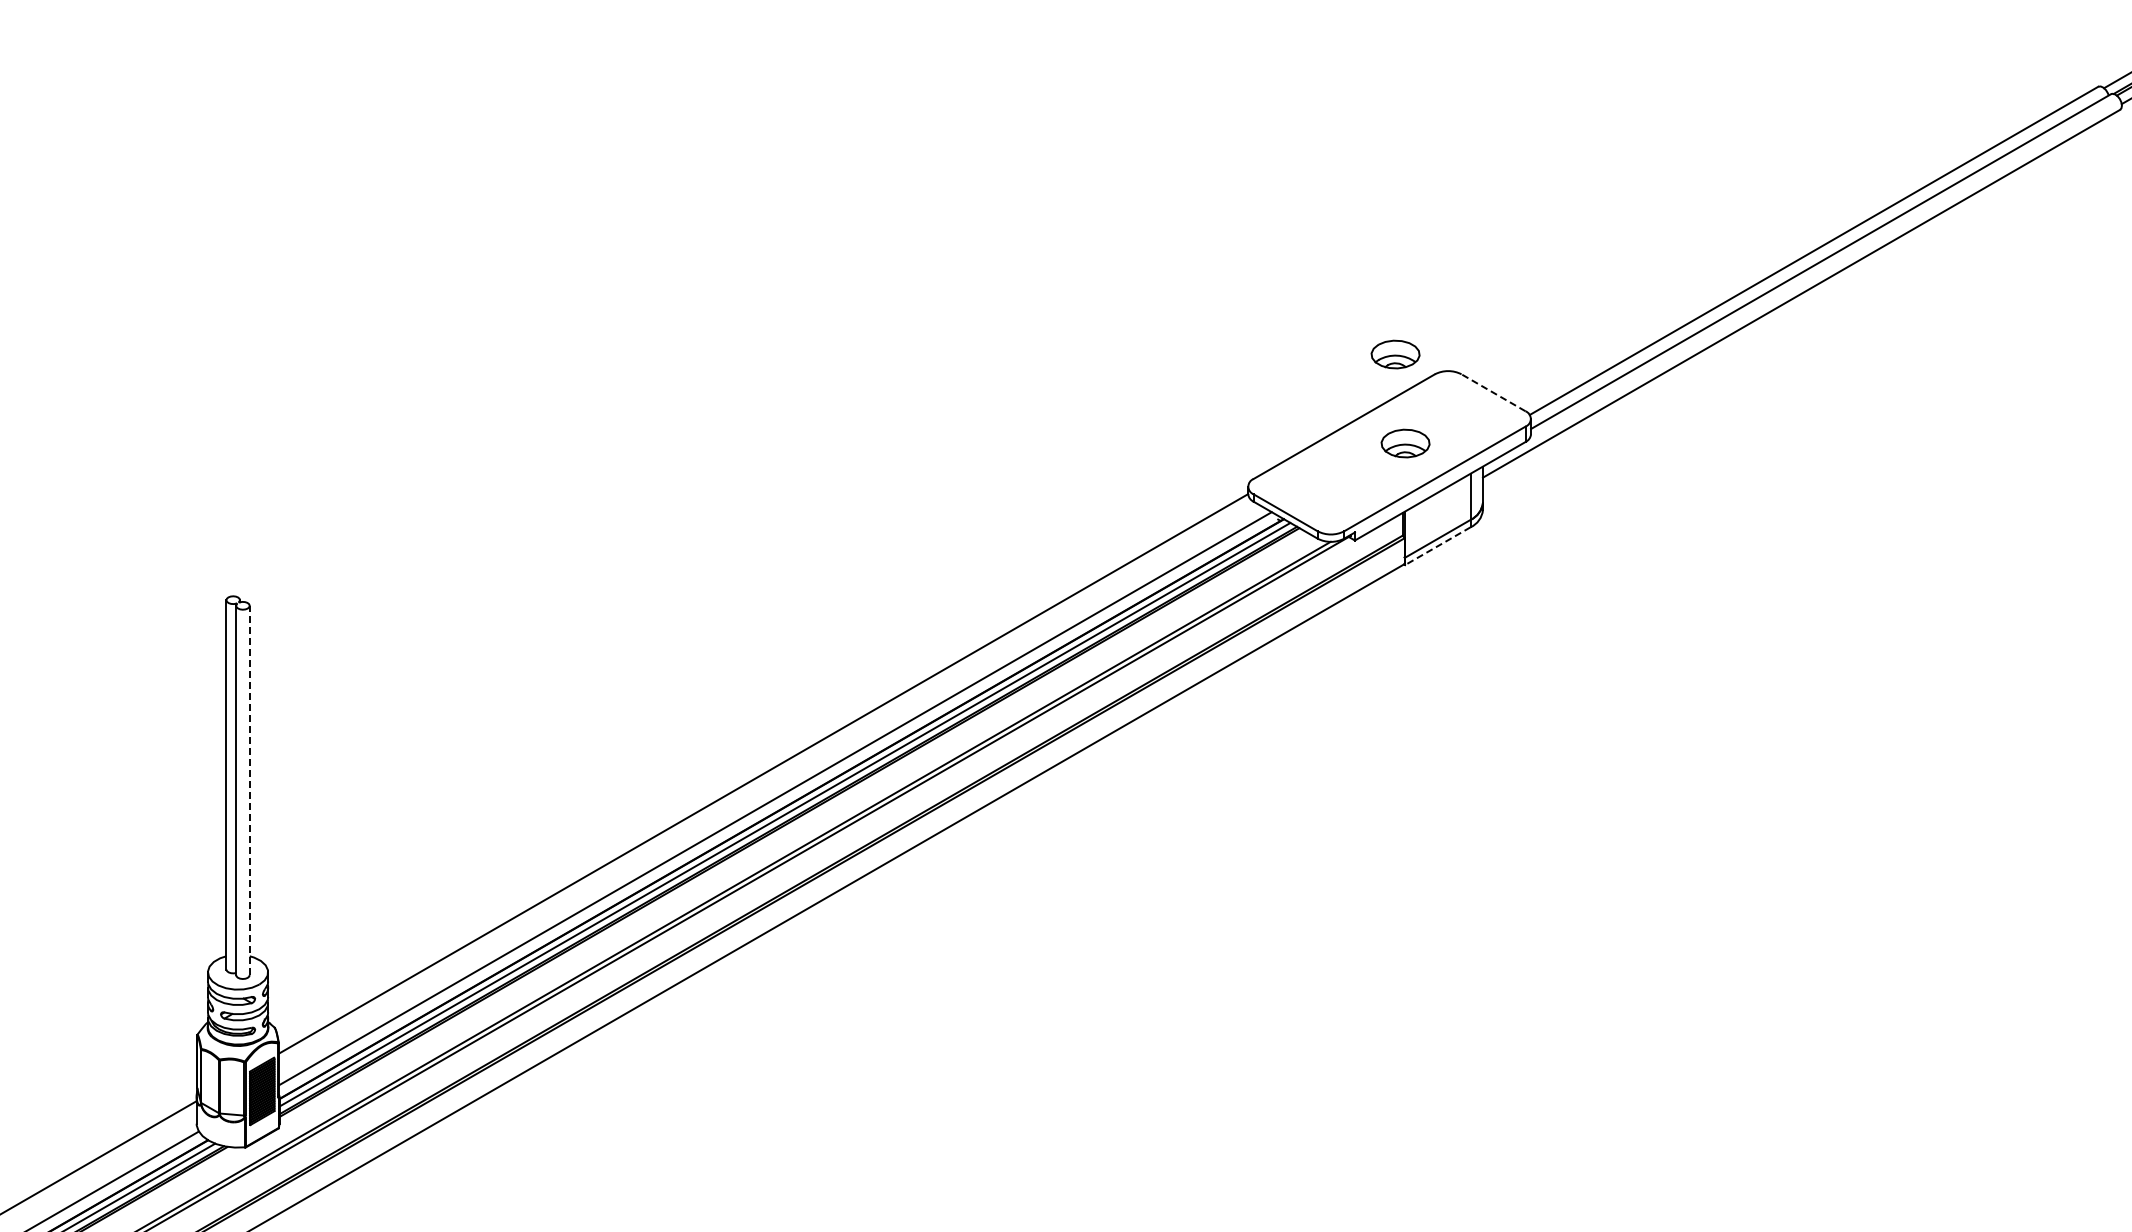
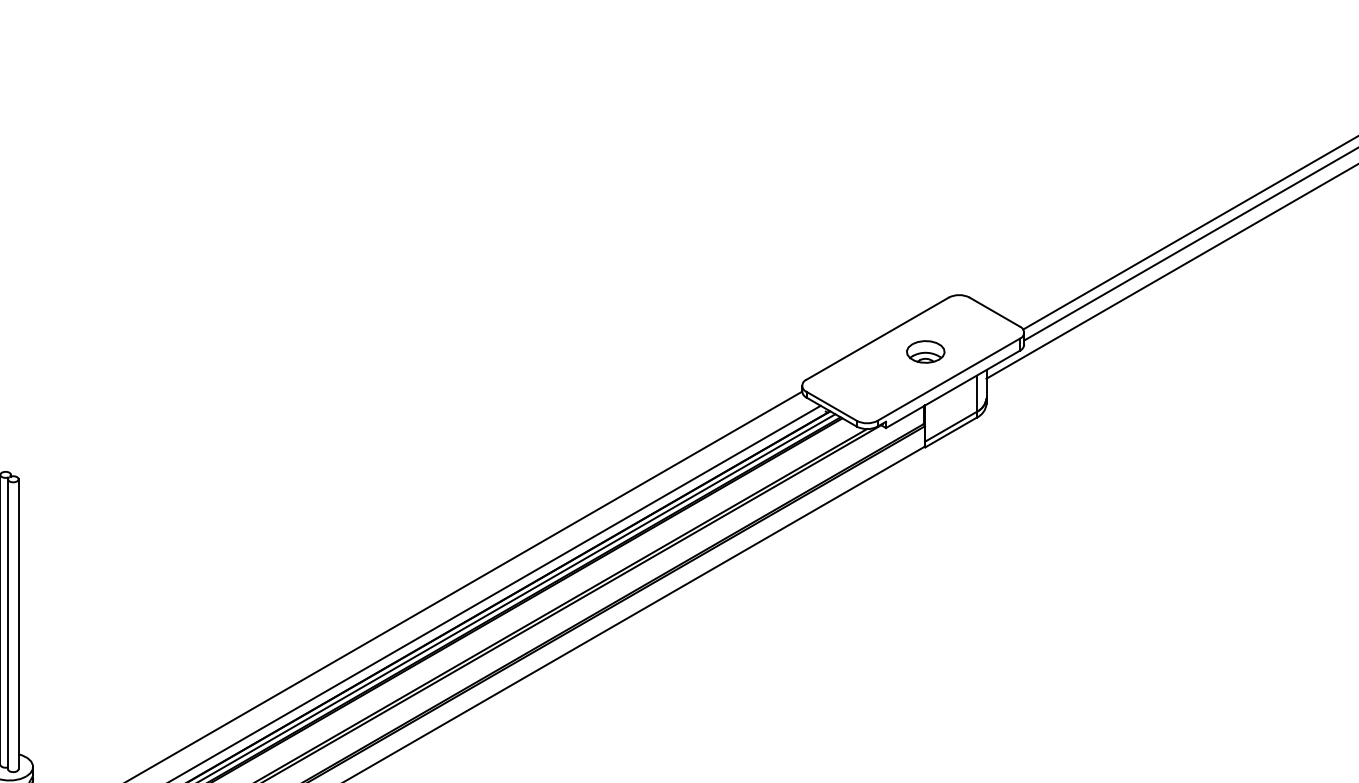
part: (1395, 354) -> (917, 282), removed
line: (1493, 392) -> (994, 311), dashed -> solid
line: (1437, 546) -> (950, 432), dashed -> solid
line: (249, 790) -> (18, 624), dashed -> solid

